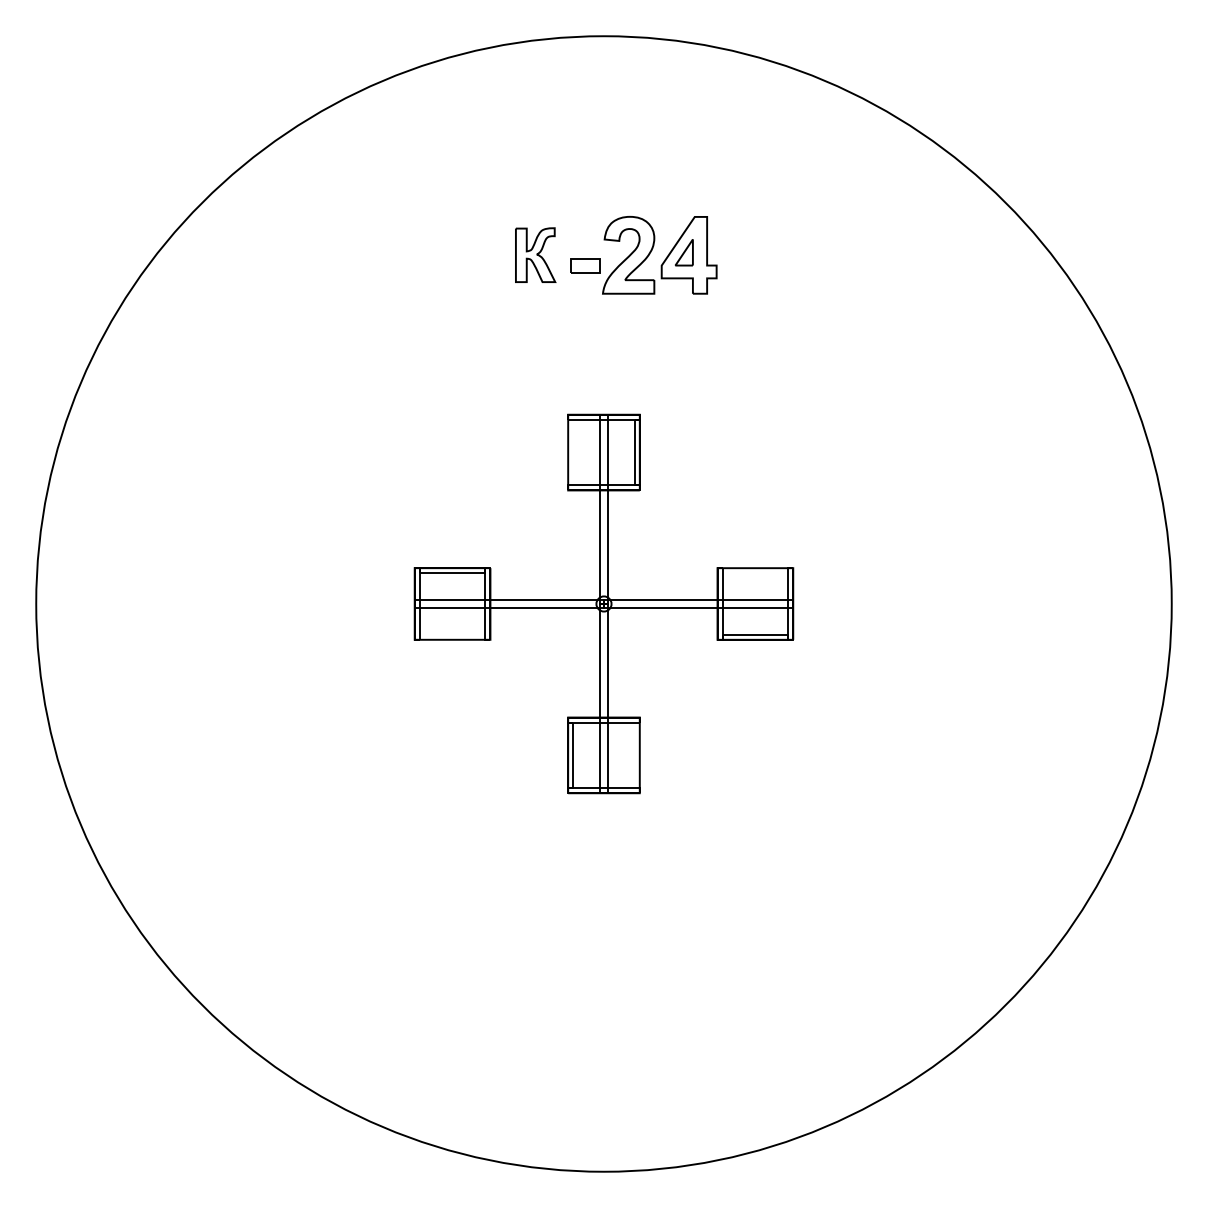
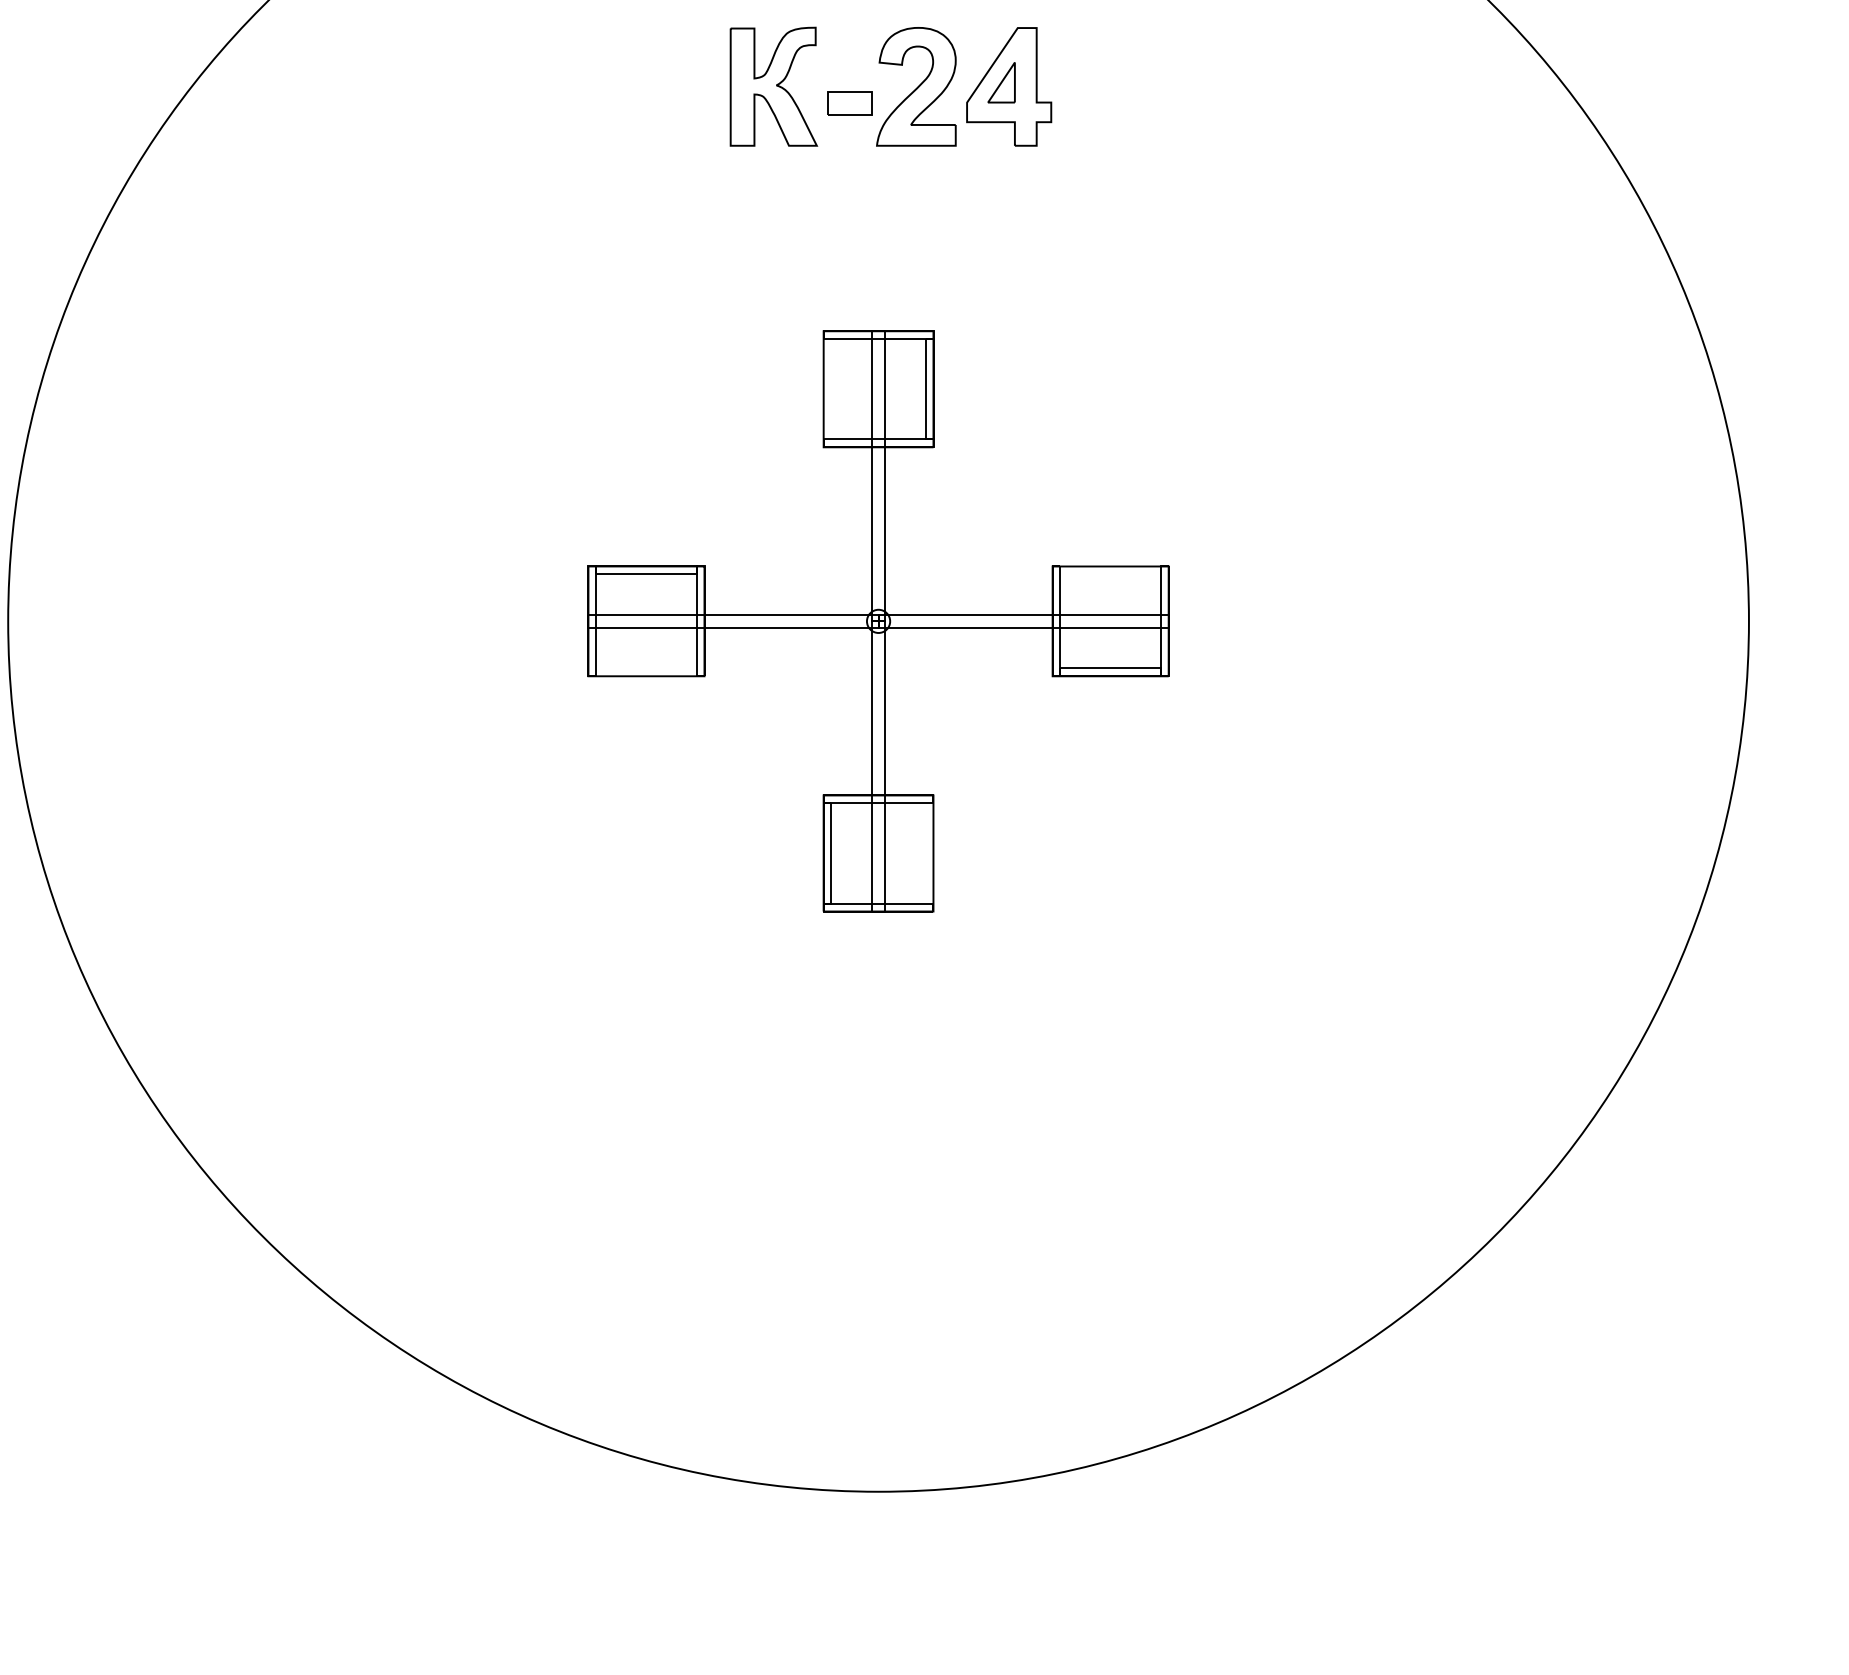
part: (535, 254) -> (773, 85), size x1.43

